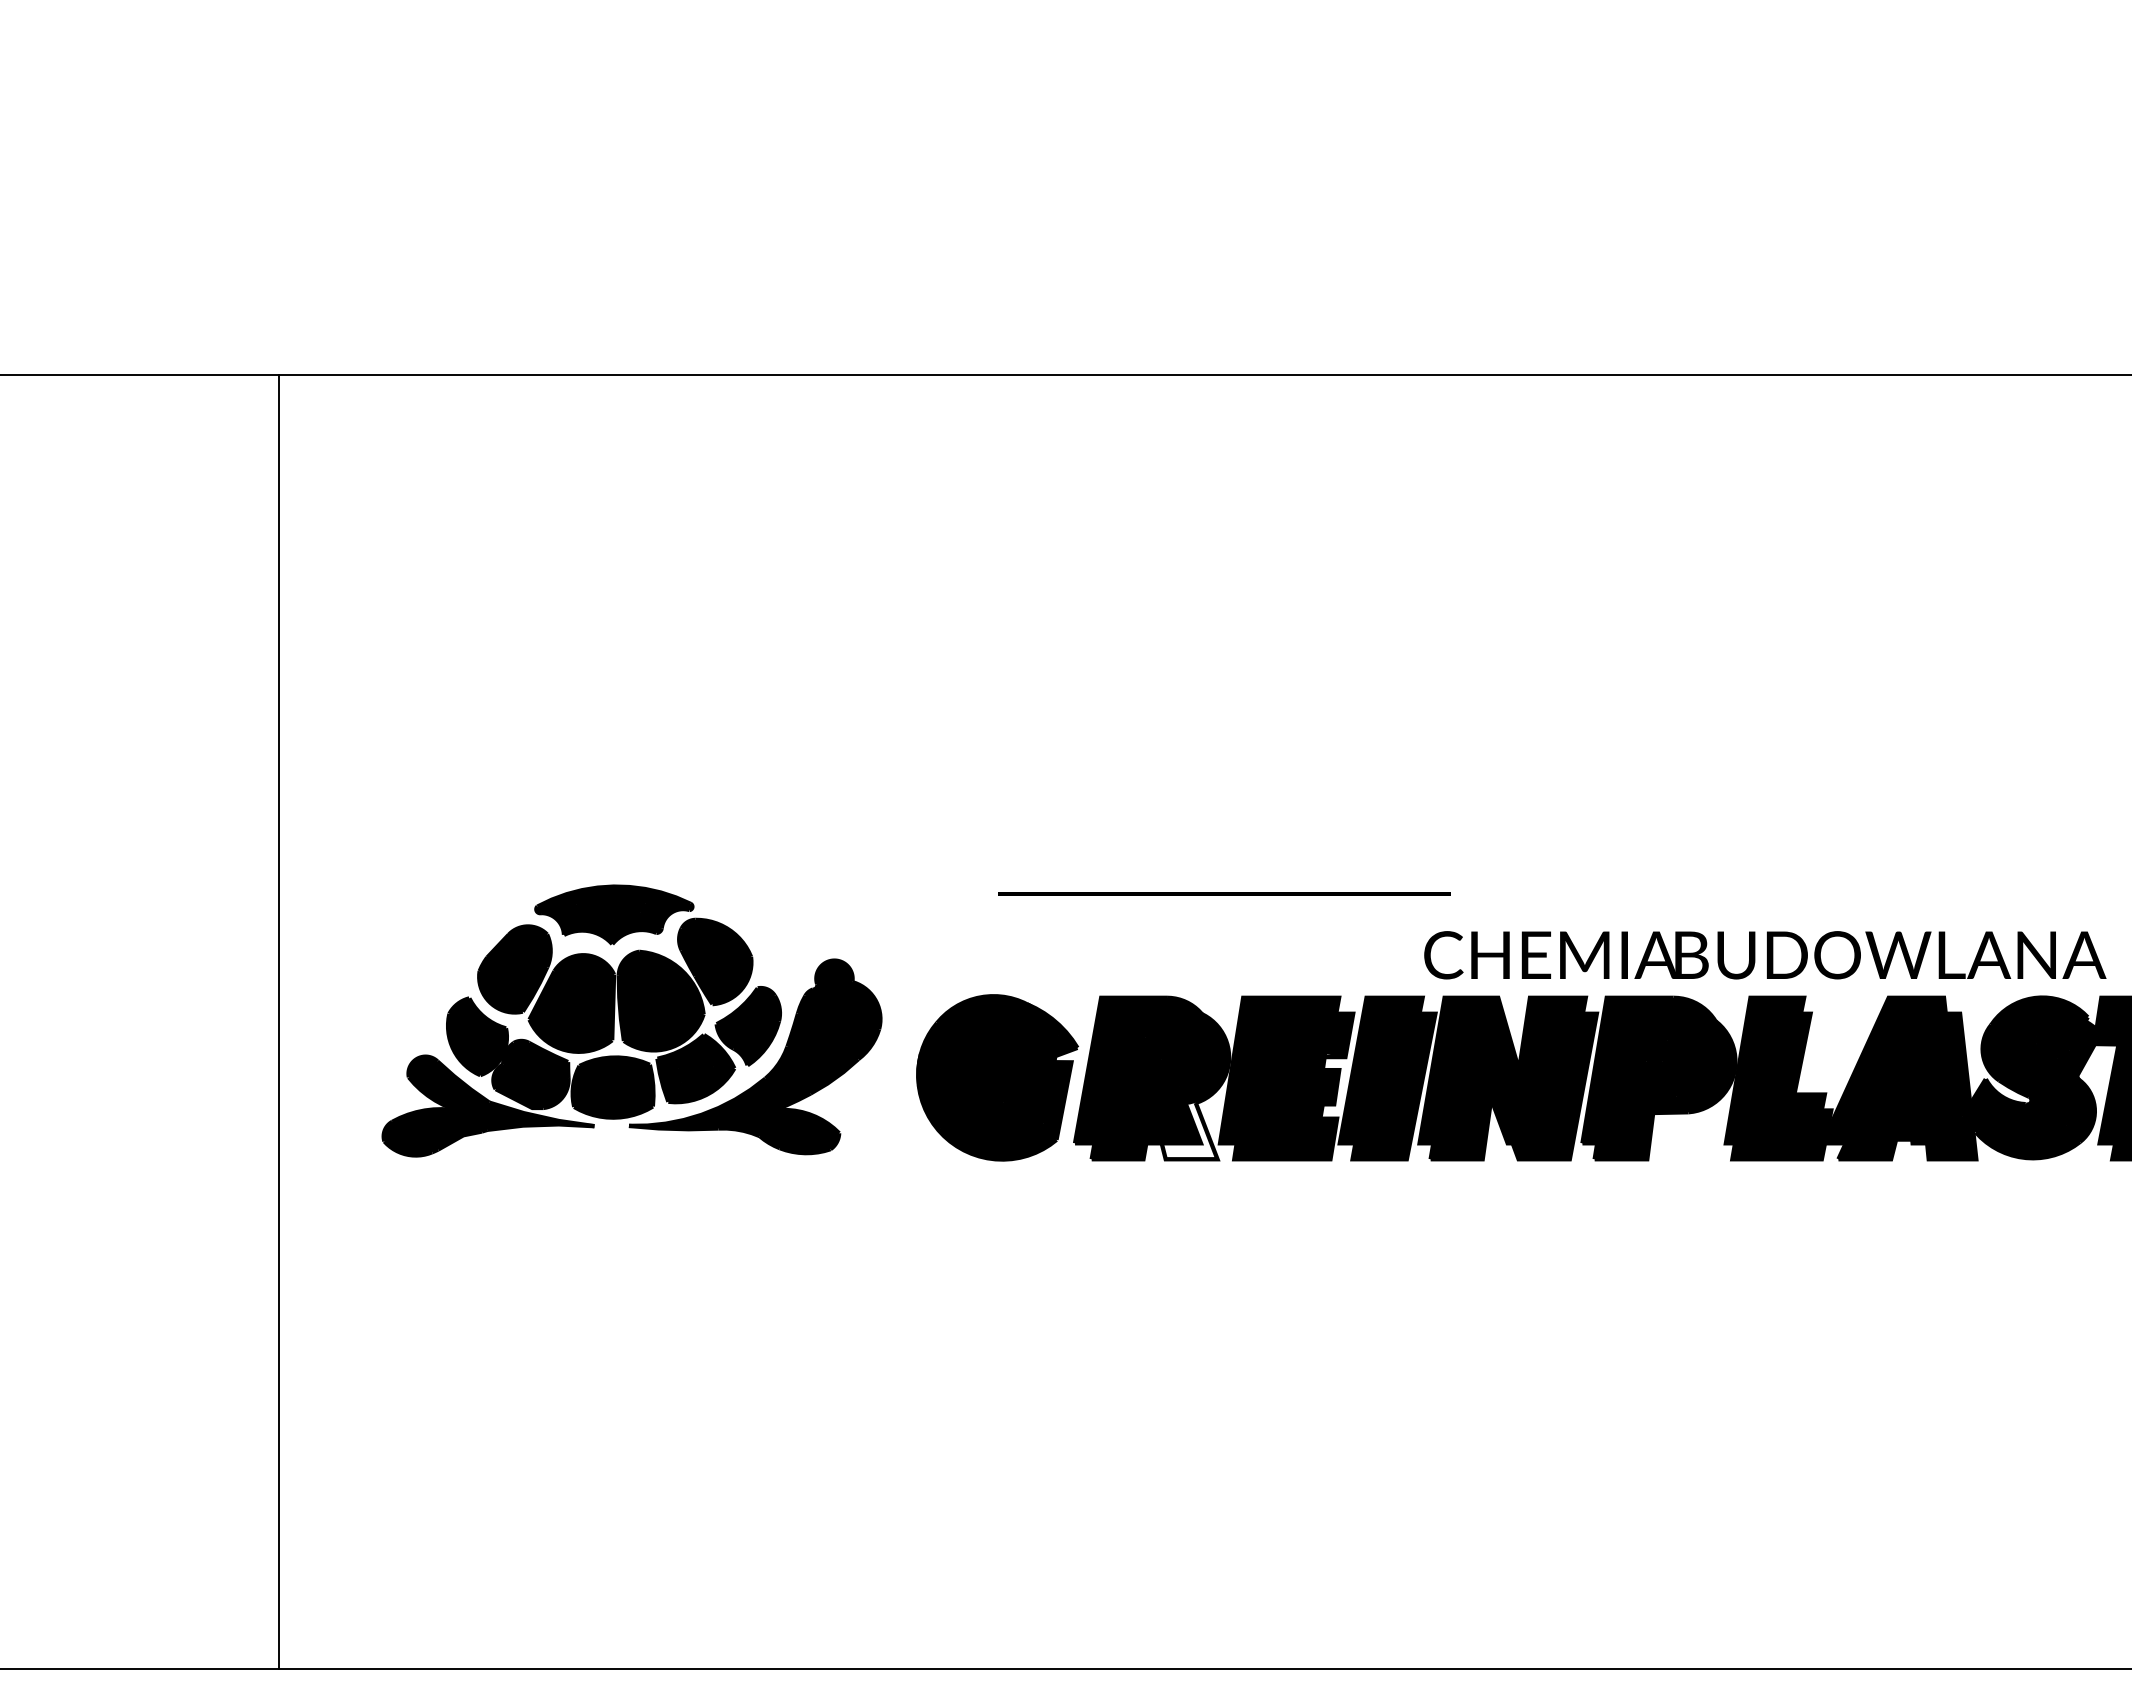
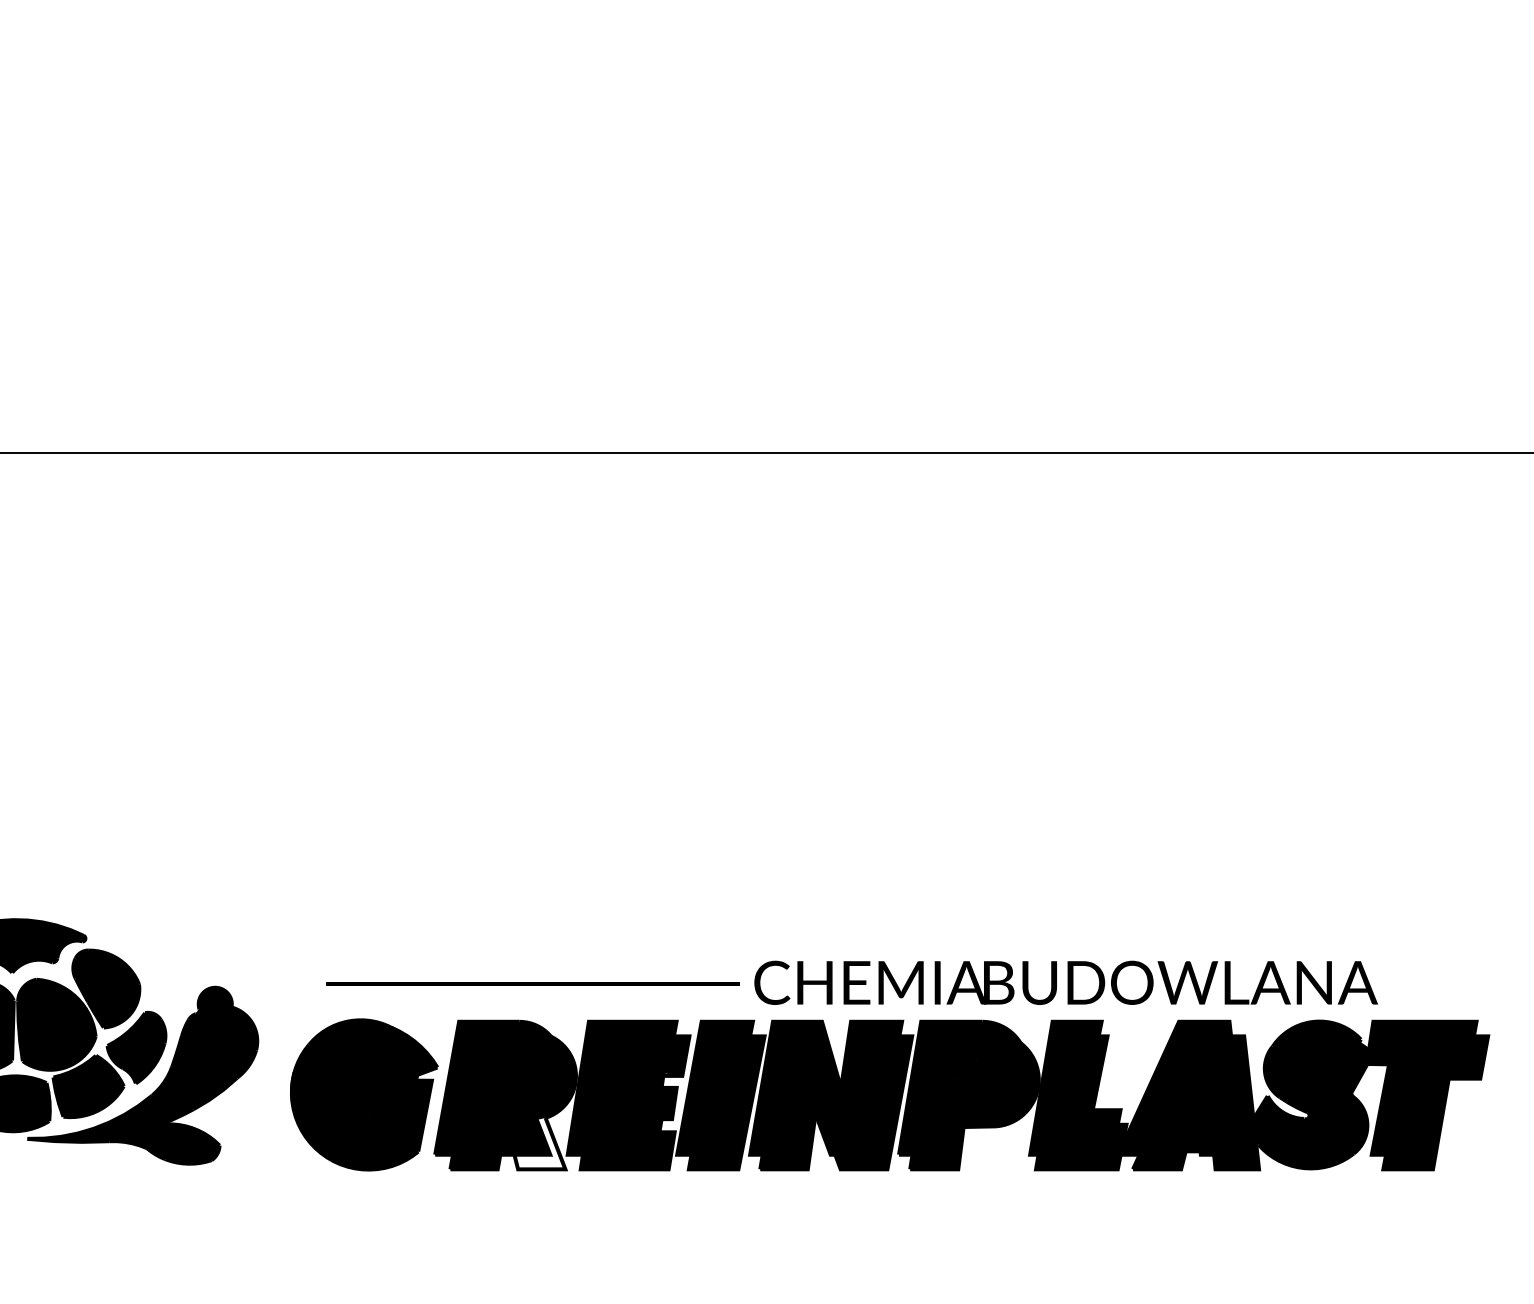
line: (1224, 893) -> (532, 983), moved

